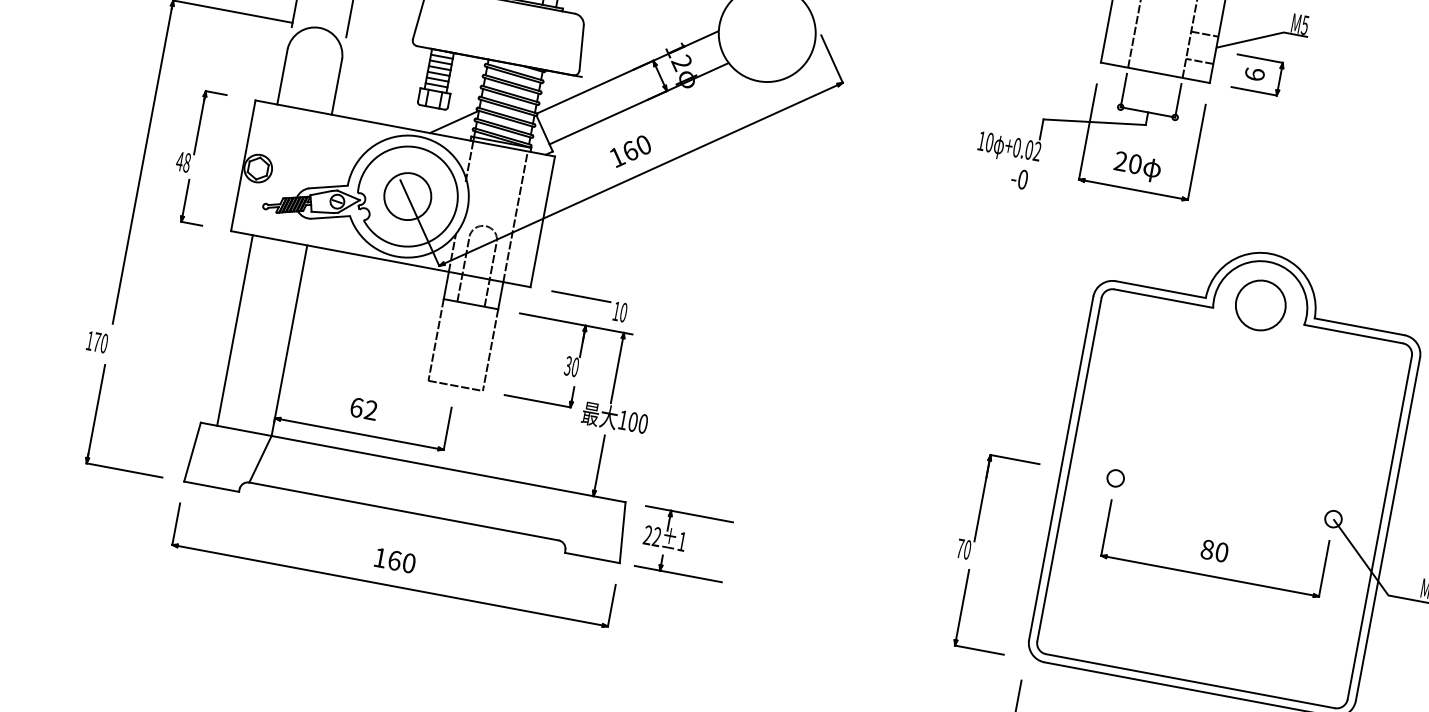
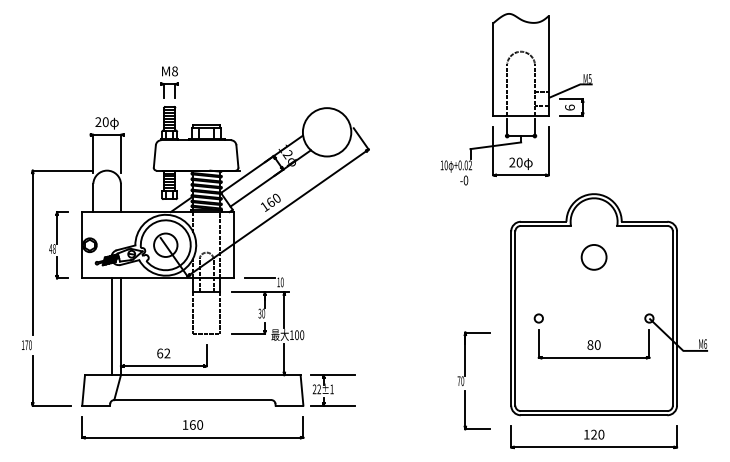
circle: (1259, 305) -> (593, 257), moved
line: (235, 329) -> (112, 326), moved
part: (974, 541) -> (465, 376), moved

